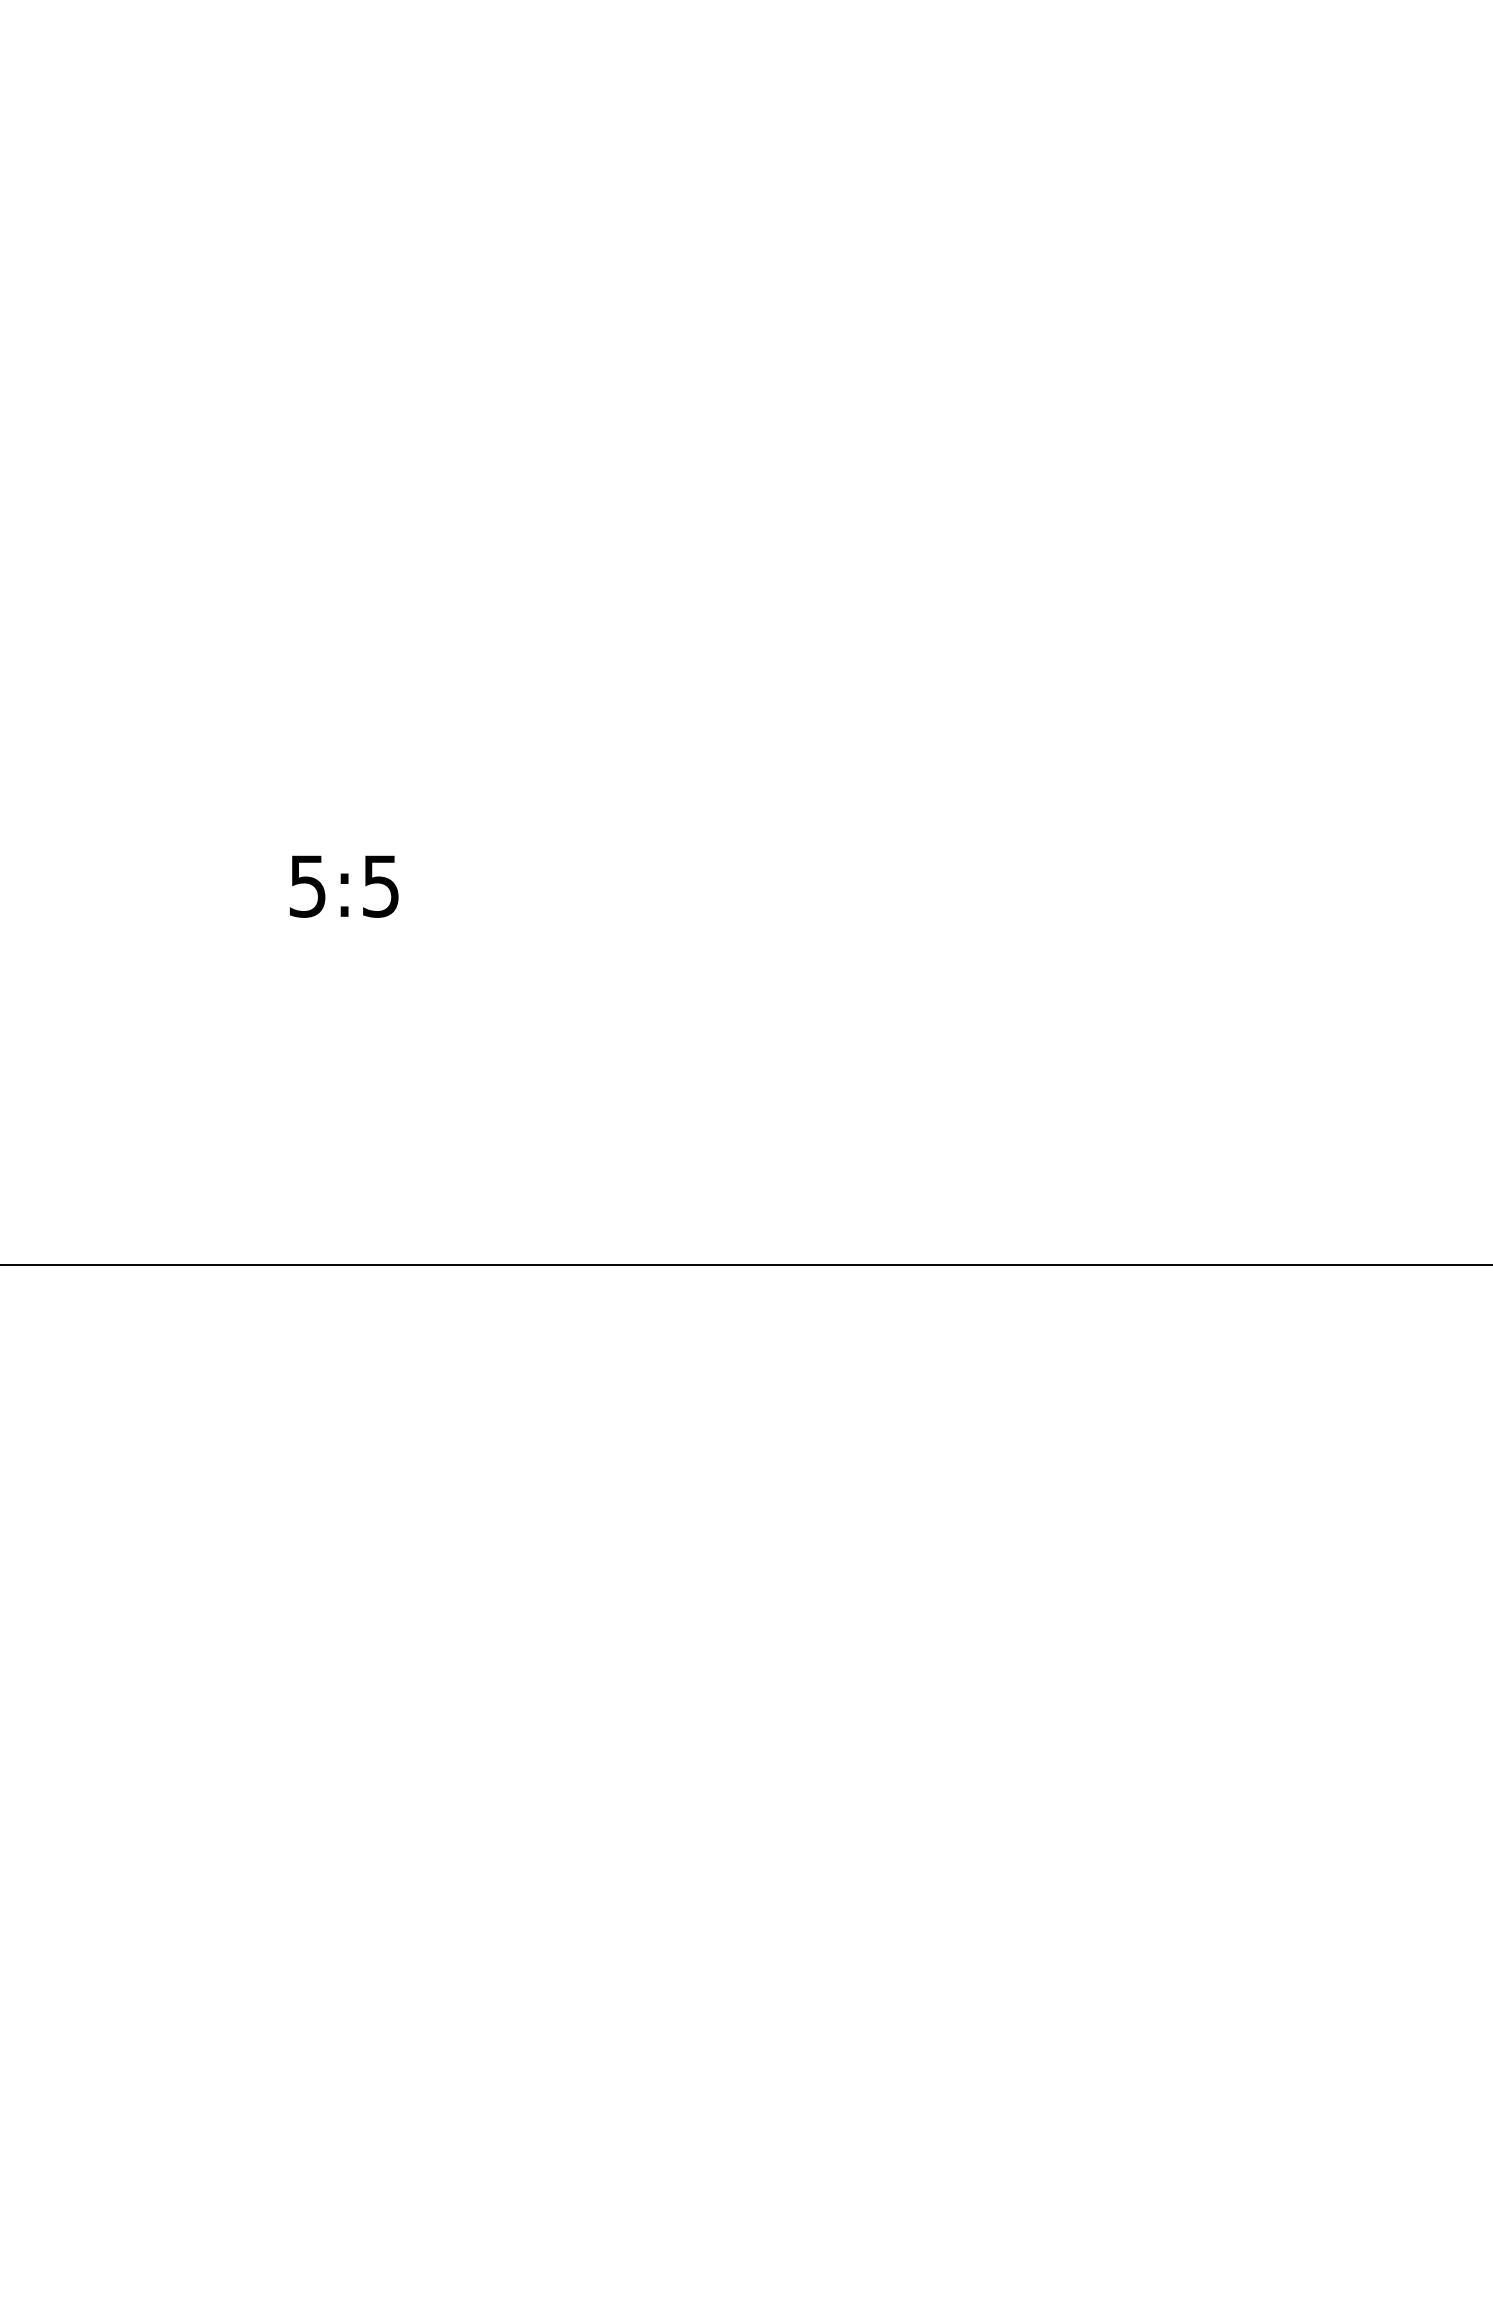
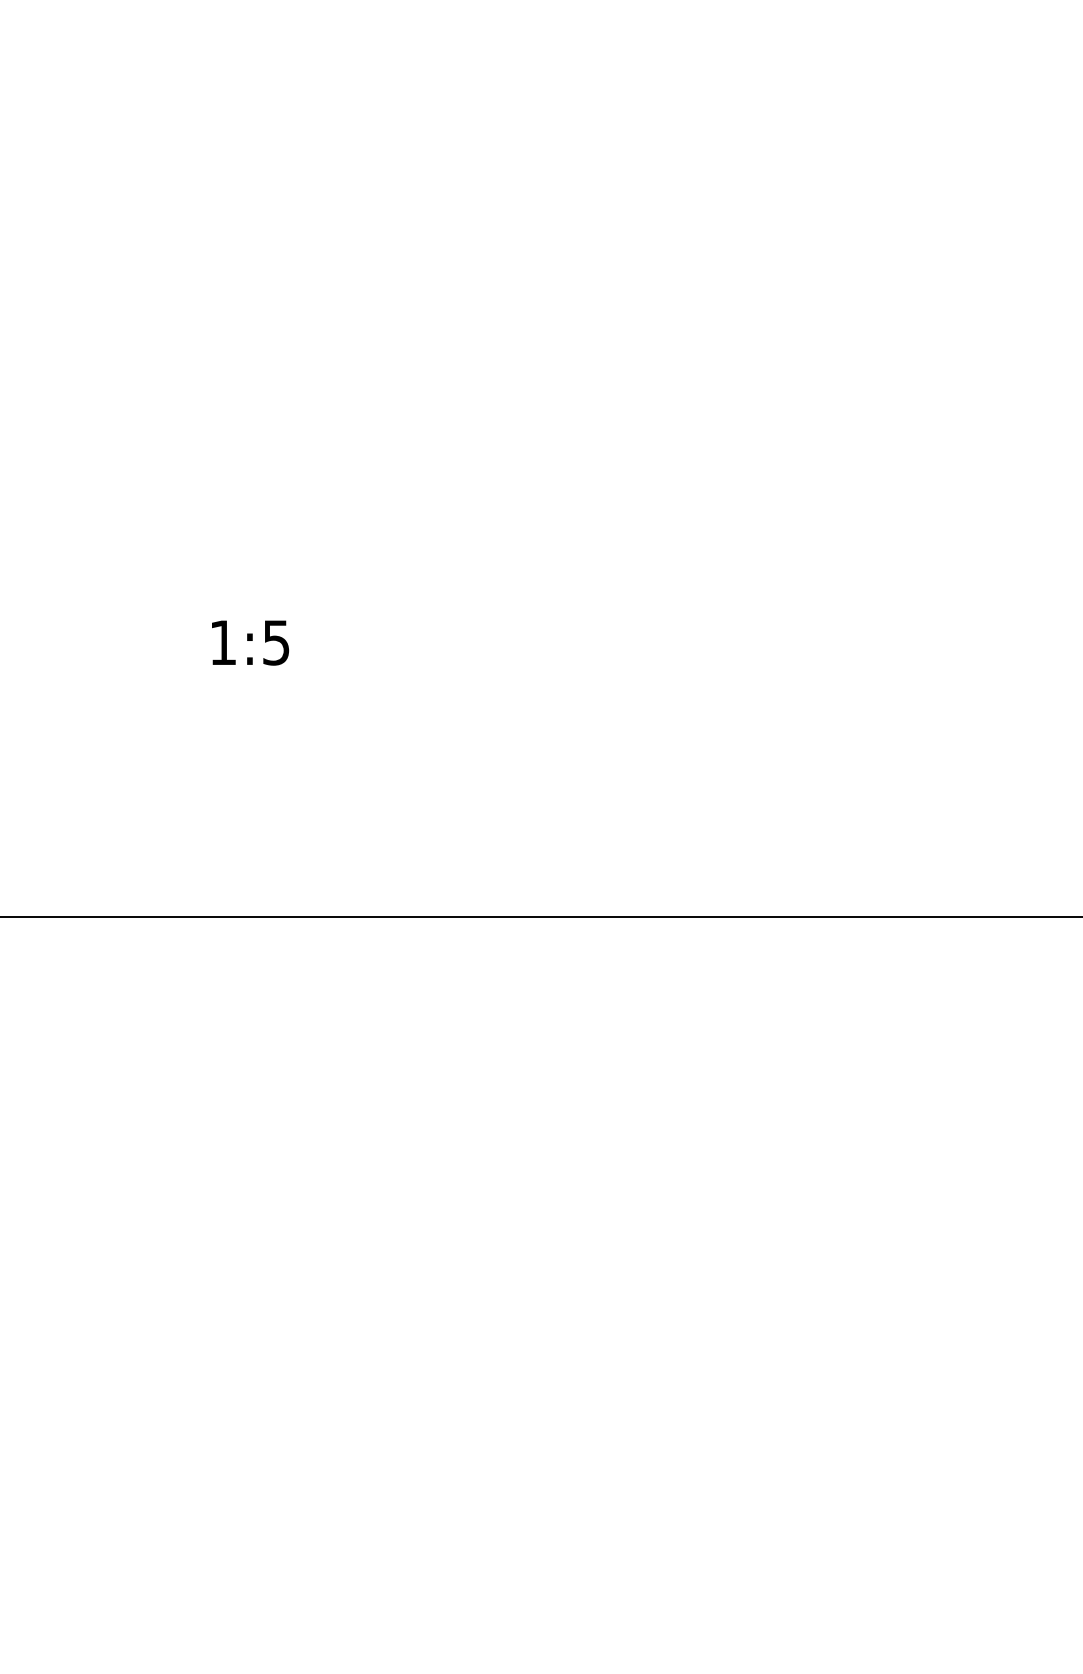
text: (307, 886) -> (223, 642), 5:5 -> 1:5

